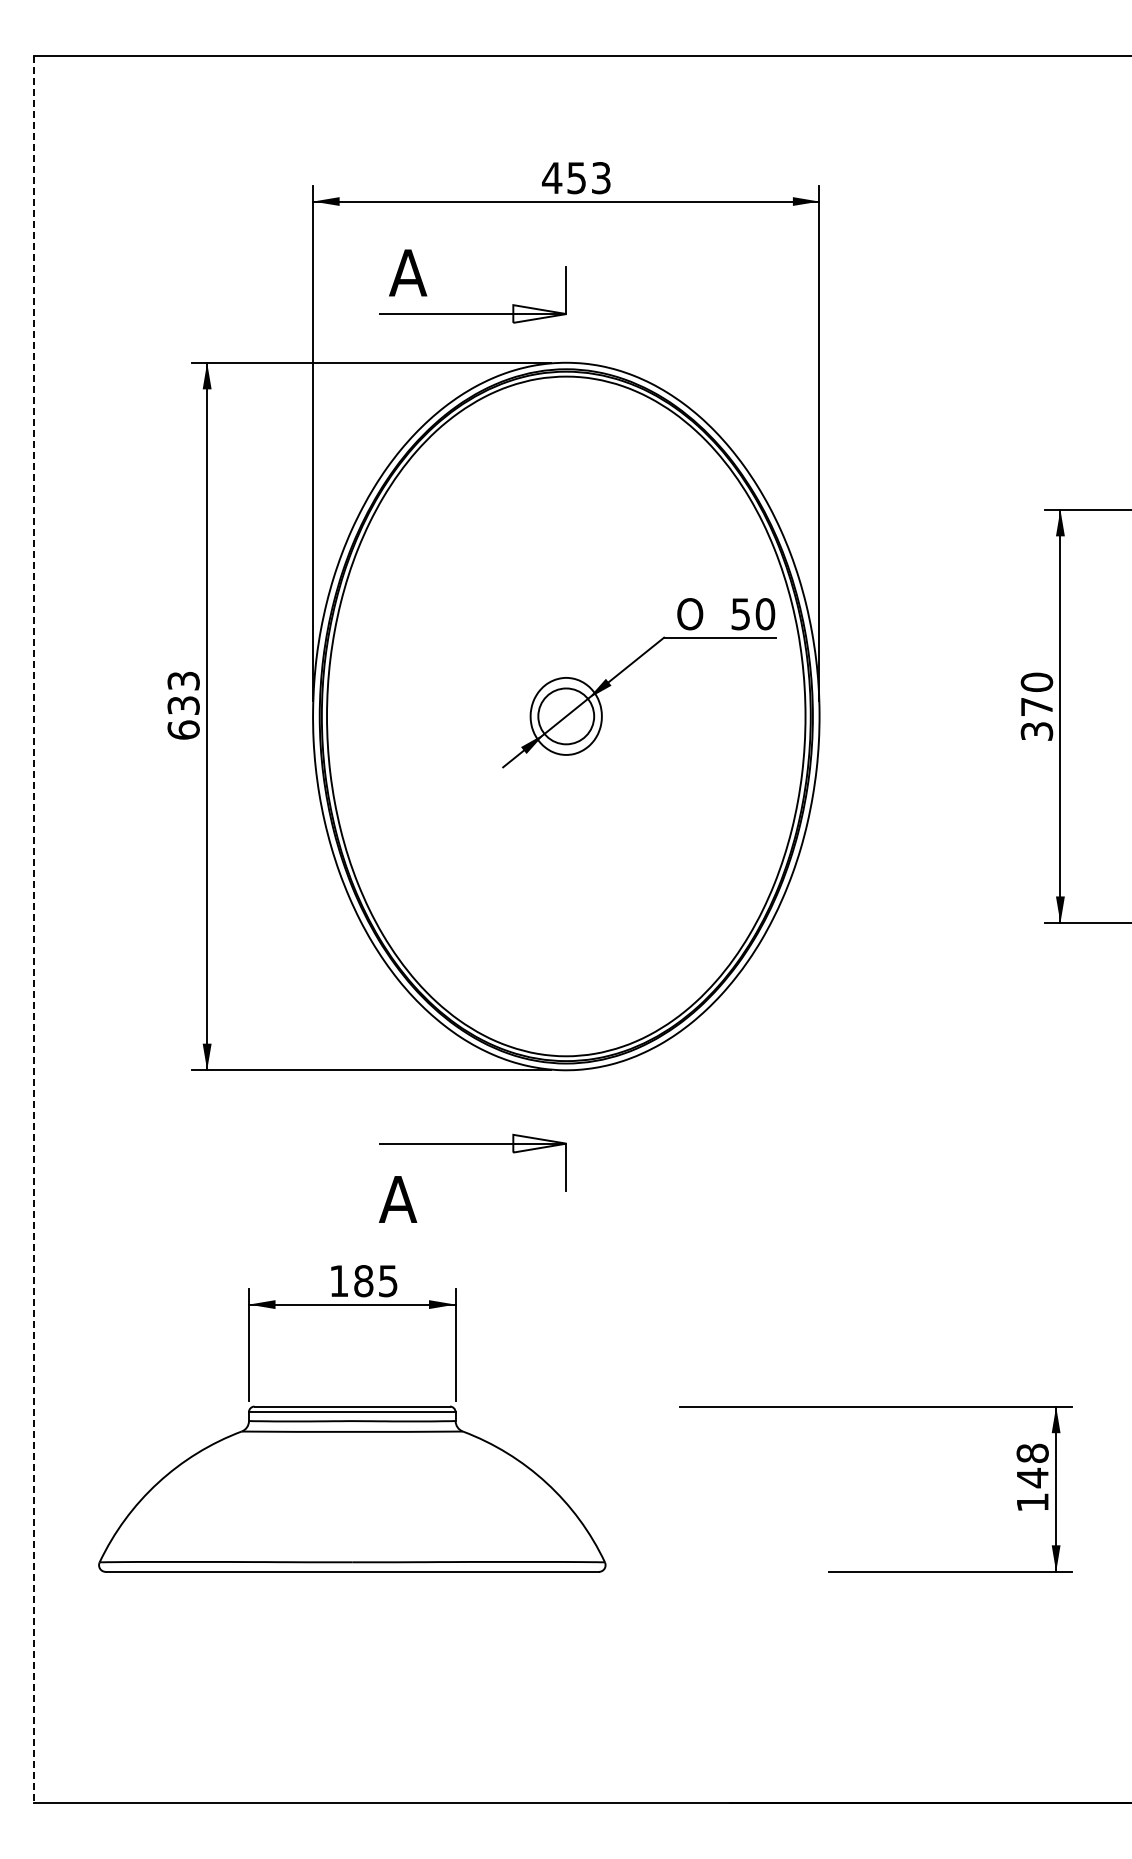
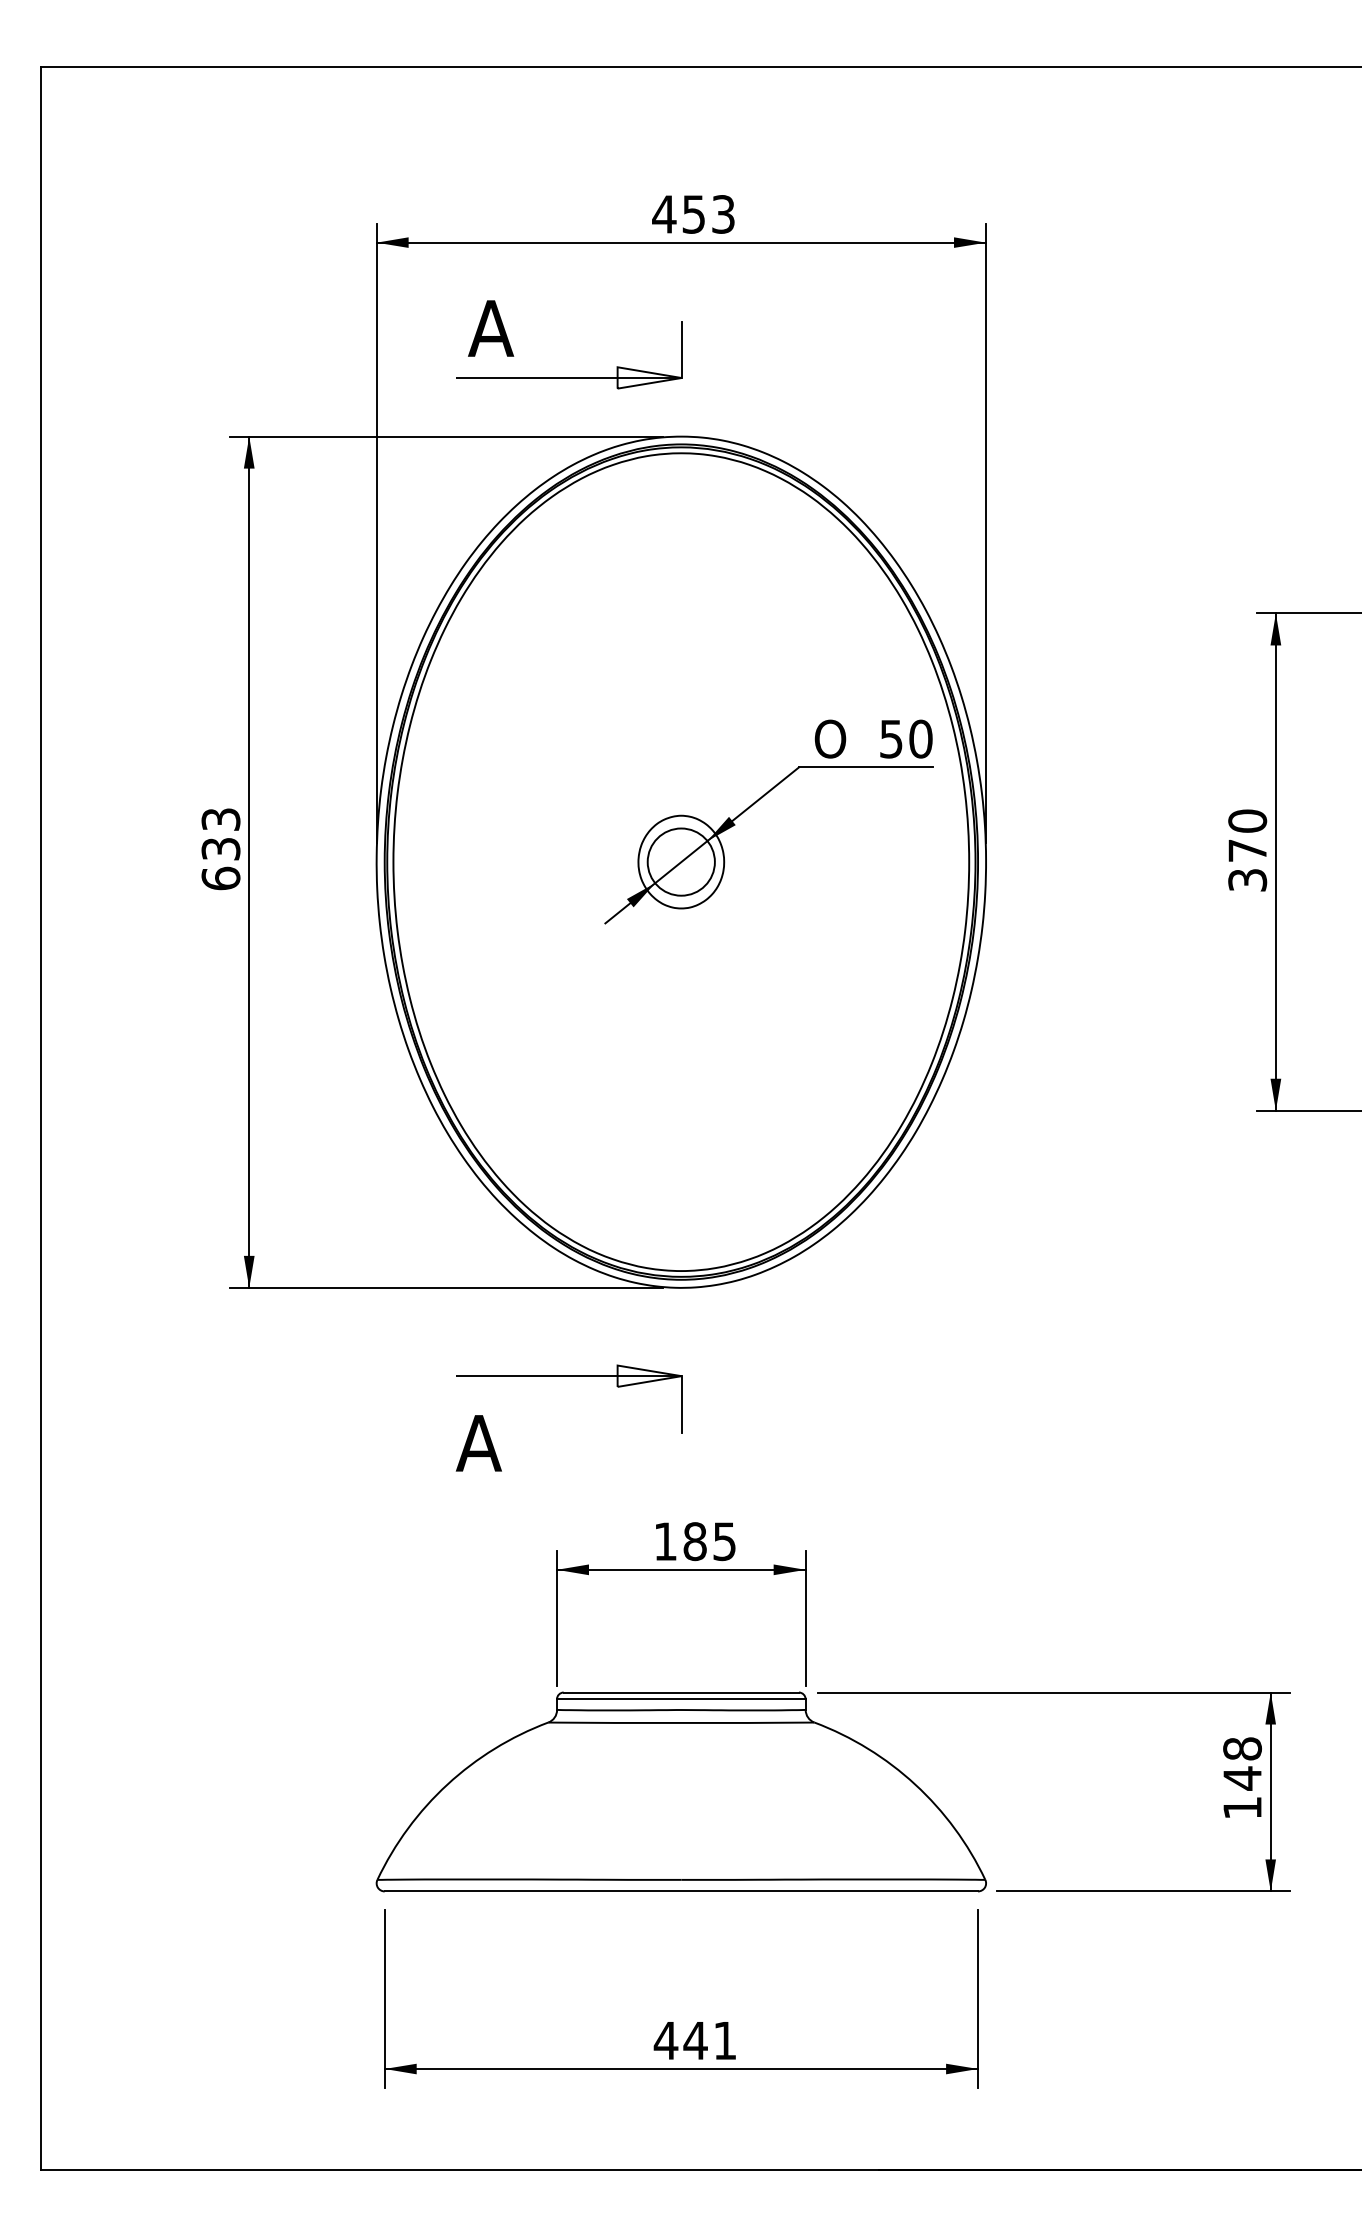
line: (33, 929) -> (40, 1118), dashed -> solid
part: (352, 1418) -> (681, 1706), moved
part: (559, 1680) -> (673, 2022), added

